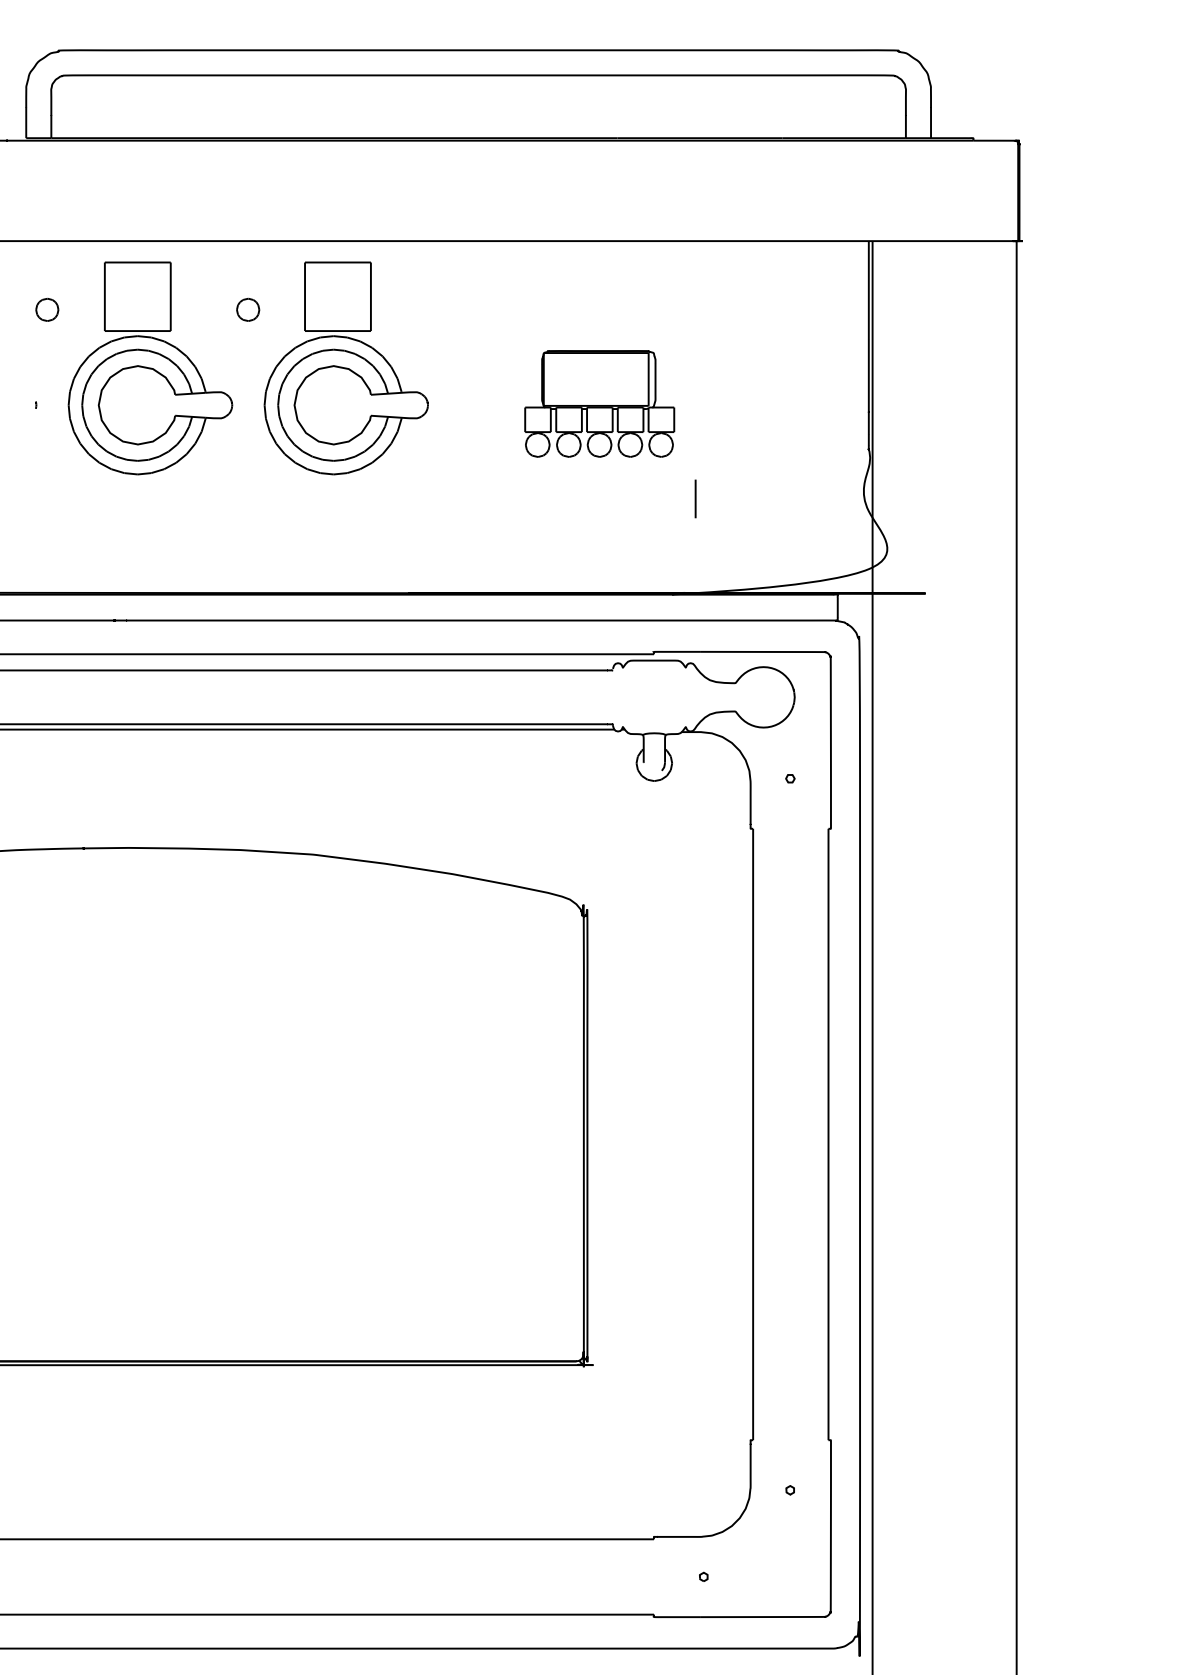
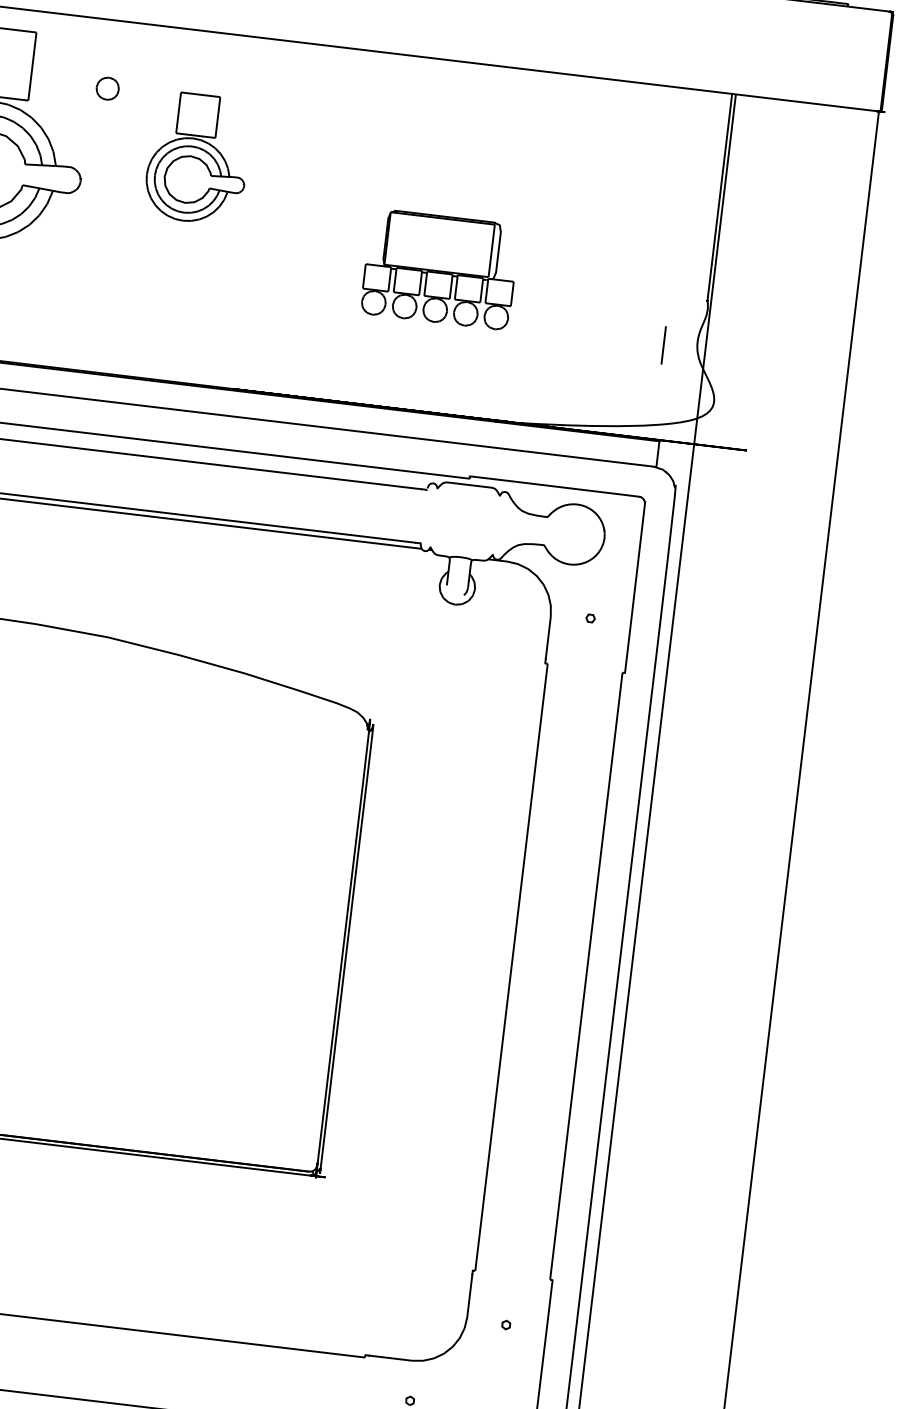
part: (345, 368) -> (197, 158), size x0.6
part: (599, 403) -> (440, 268), moved
line: (695, 498) -> (663, 344), moved

